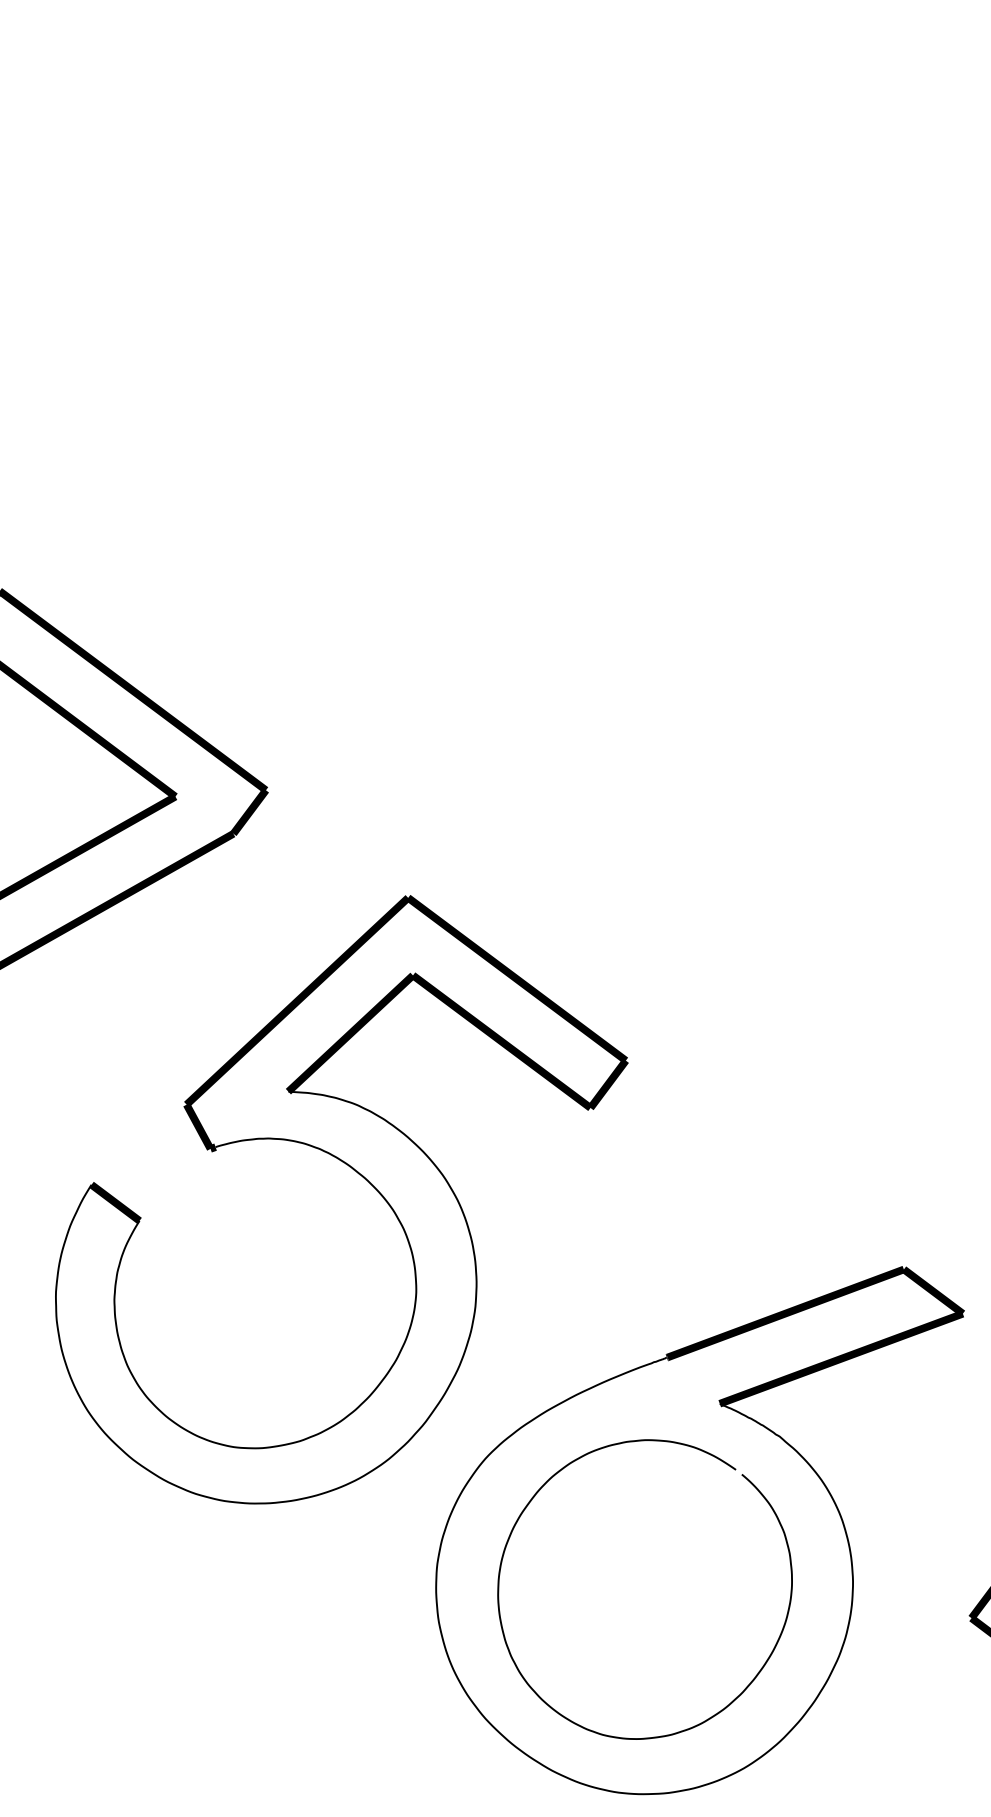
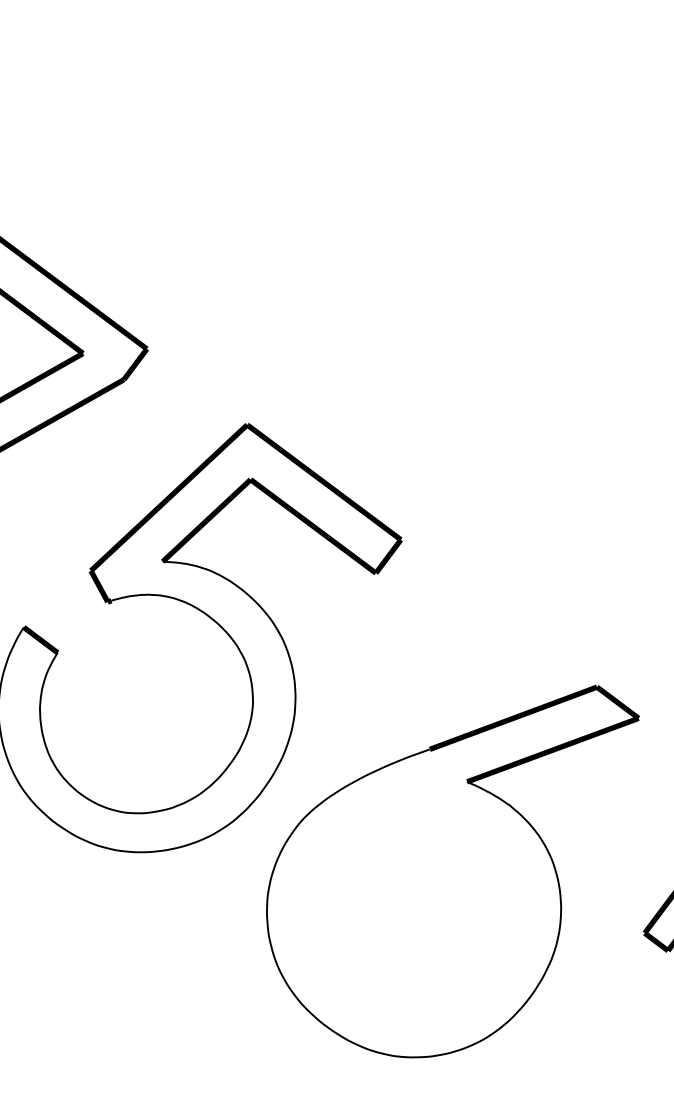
curve: (755, 1675) -> (492, 973), removed

